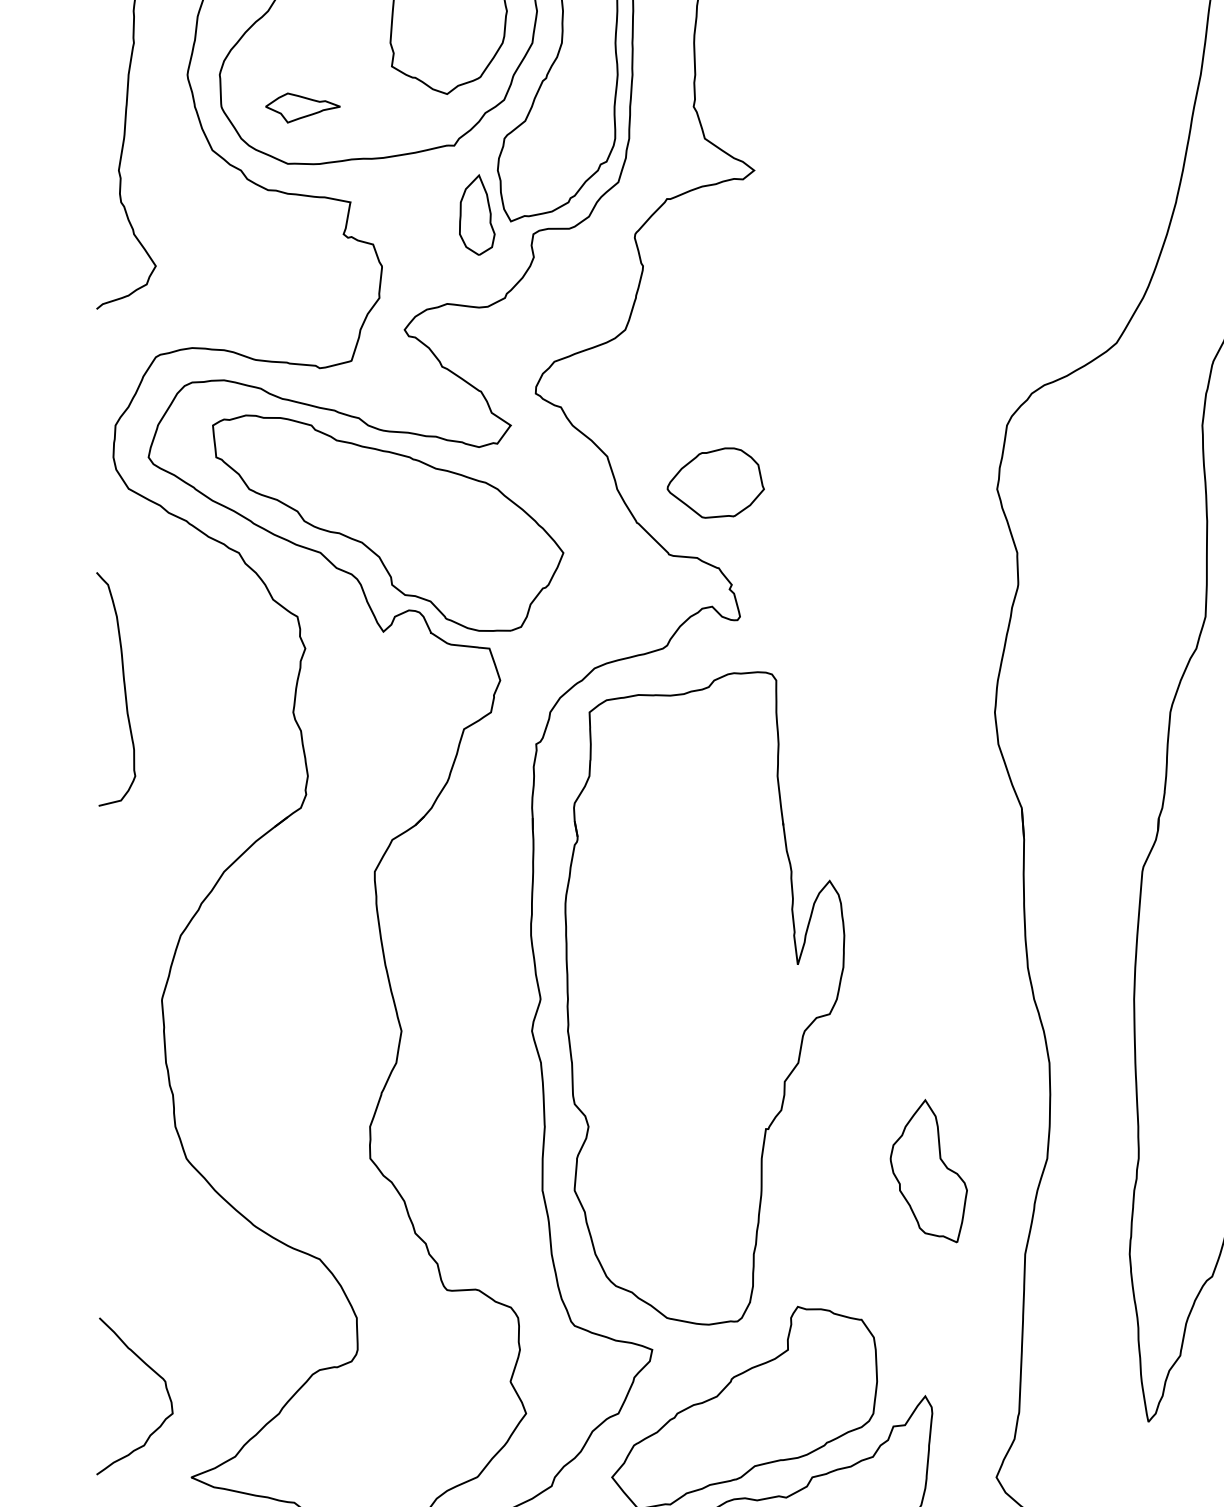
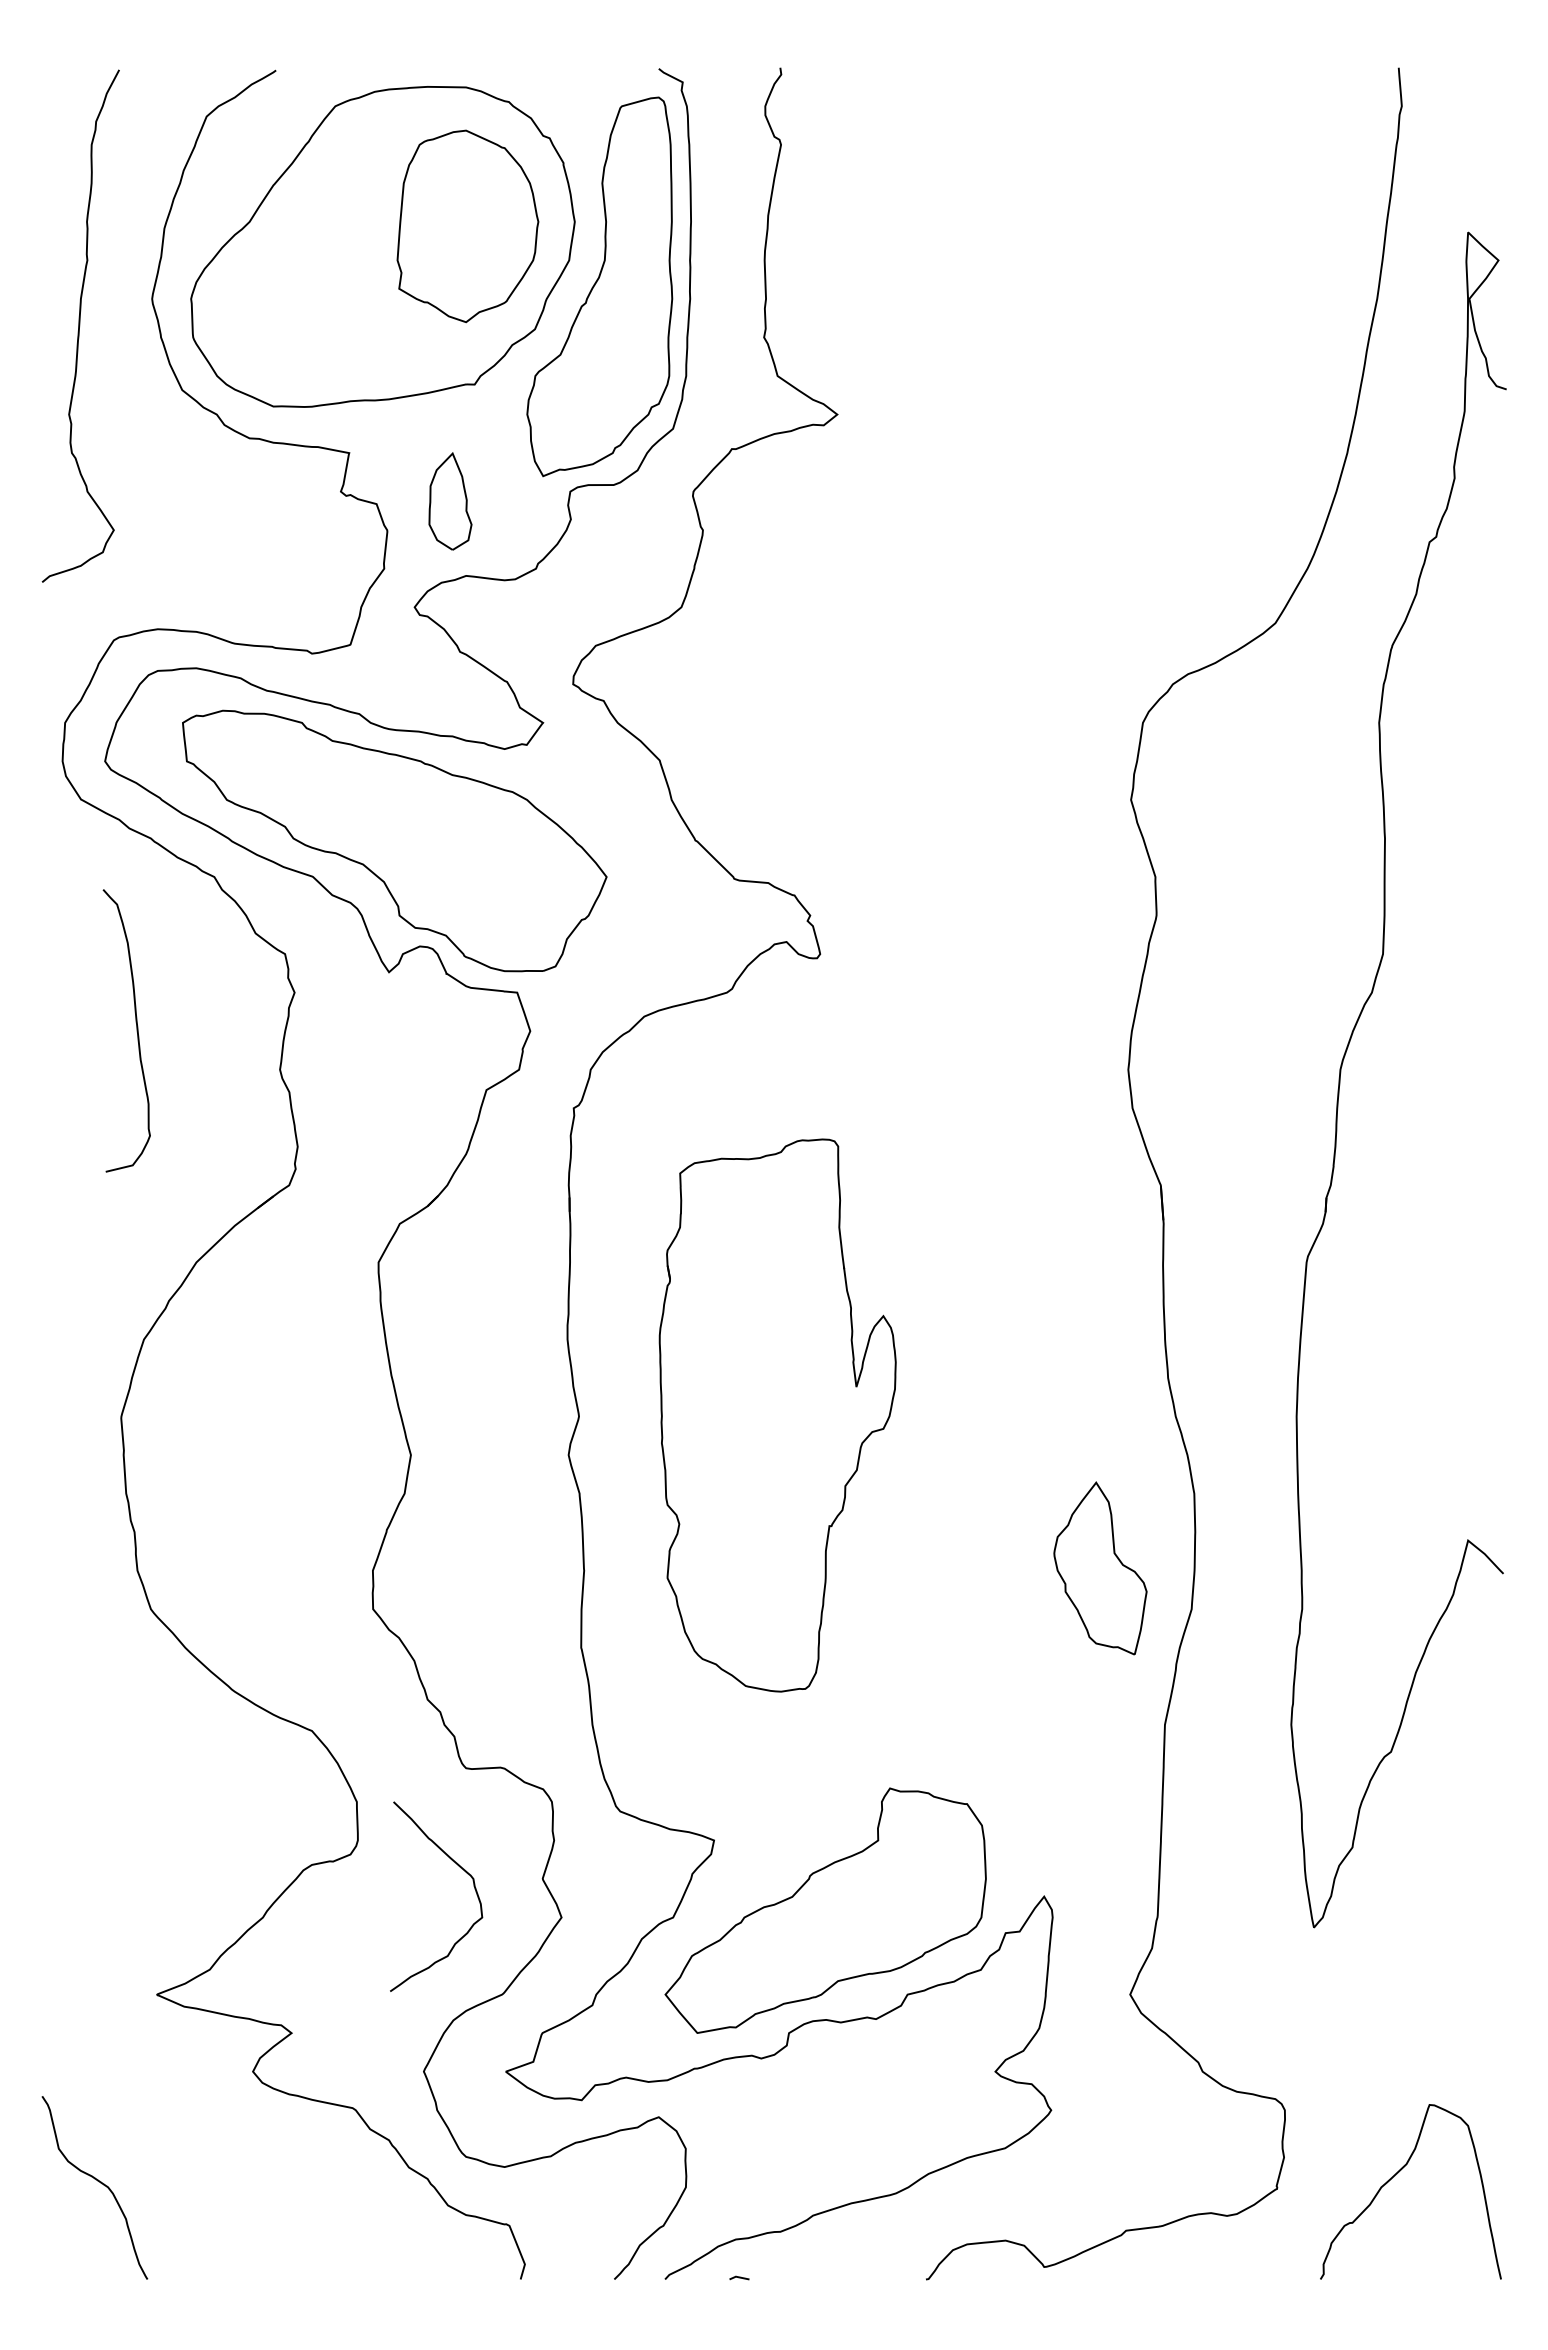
part: (302, 107) -> (291, 338), removed
part: (477, 215) -> (450, 501), moved
part: (715, 483) -> (790, 792), removed
curve: (124, 689) -> (136, 1030), moved
part: (704, 998) -> (777, 1415), size x0.7
part: (928, 1171) -> (1100, 1568), moved
curve: (154, 1373) -> (460, 1868), moved

